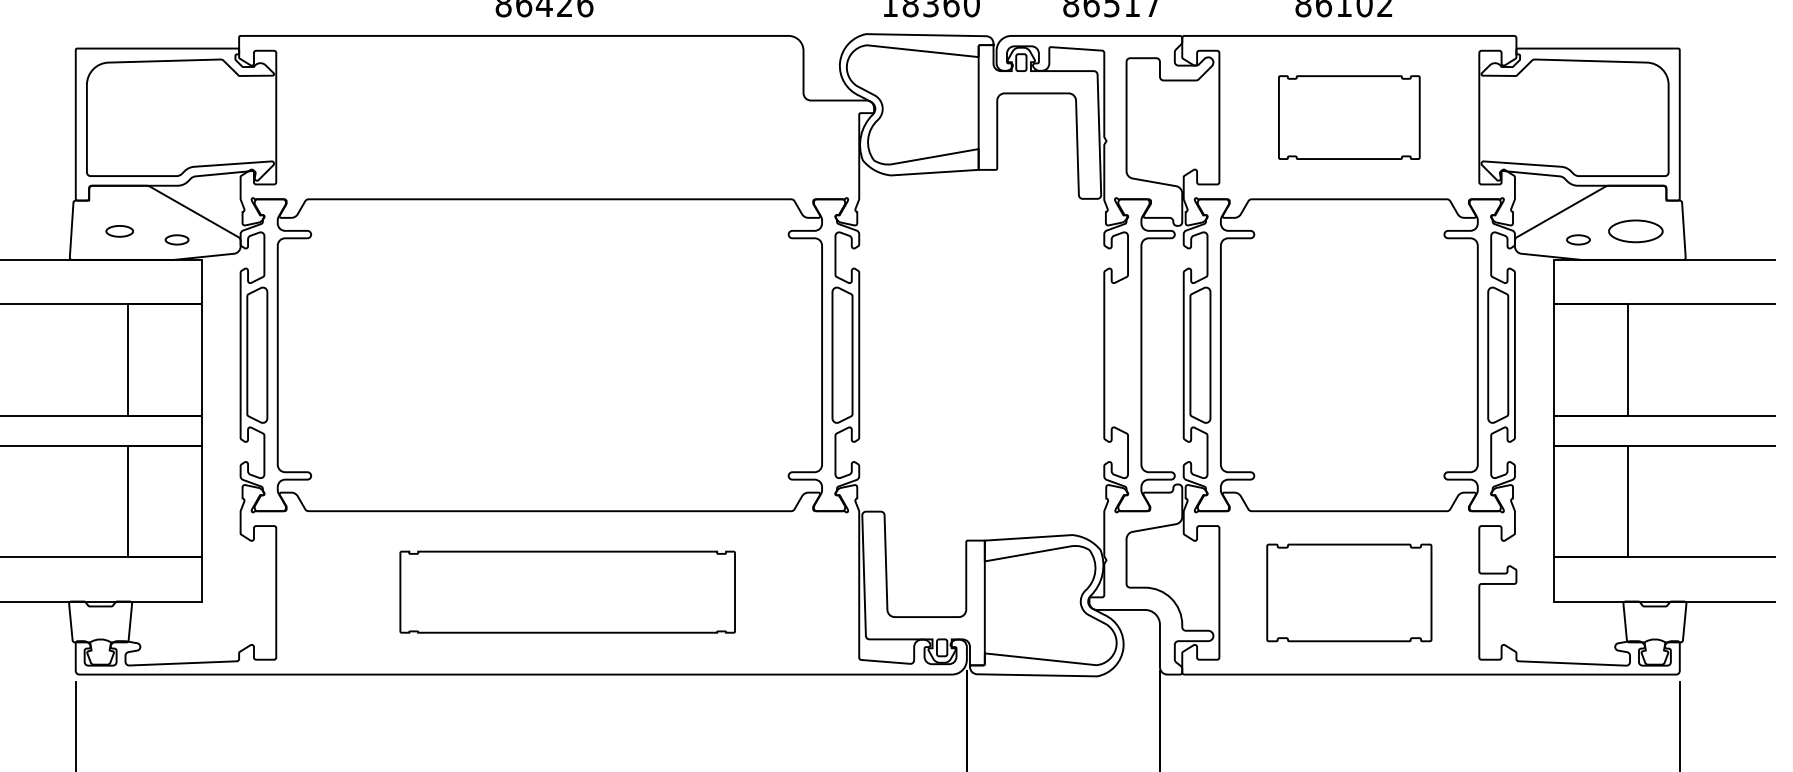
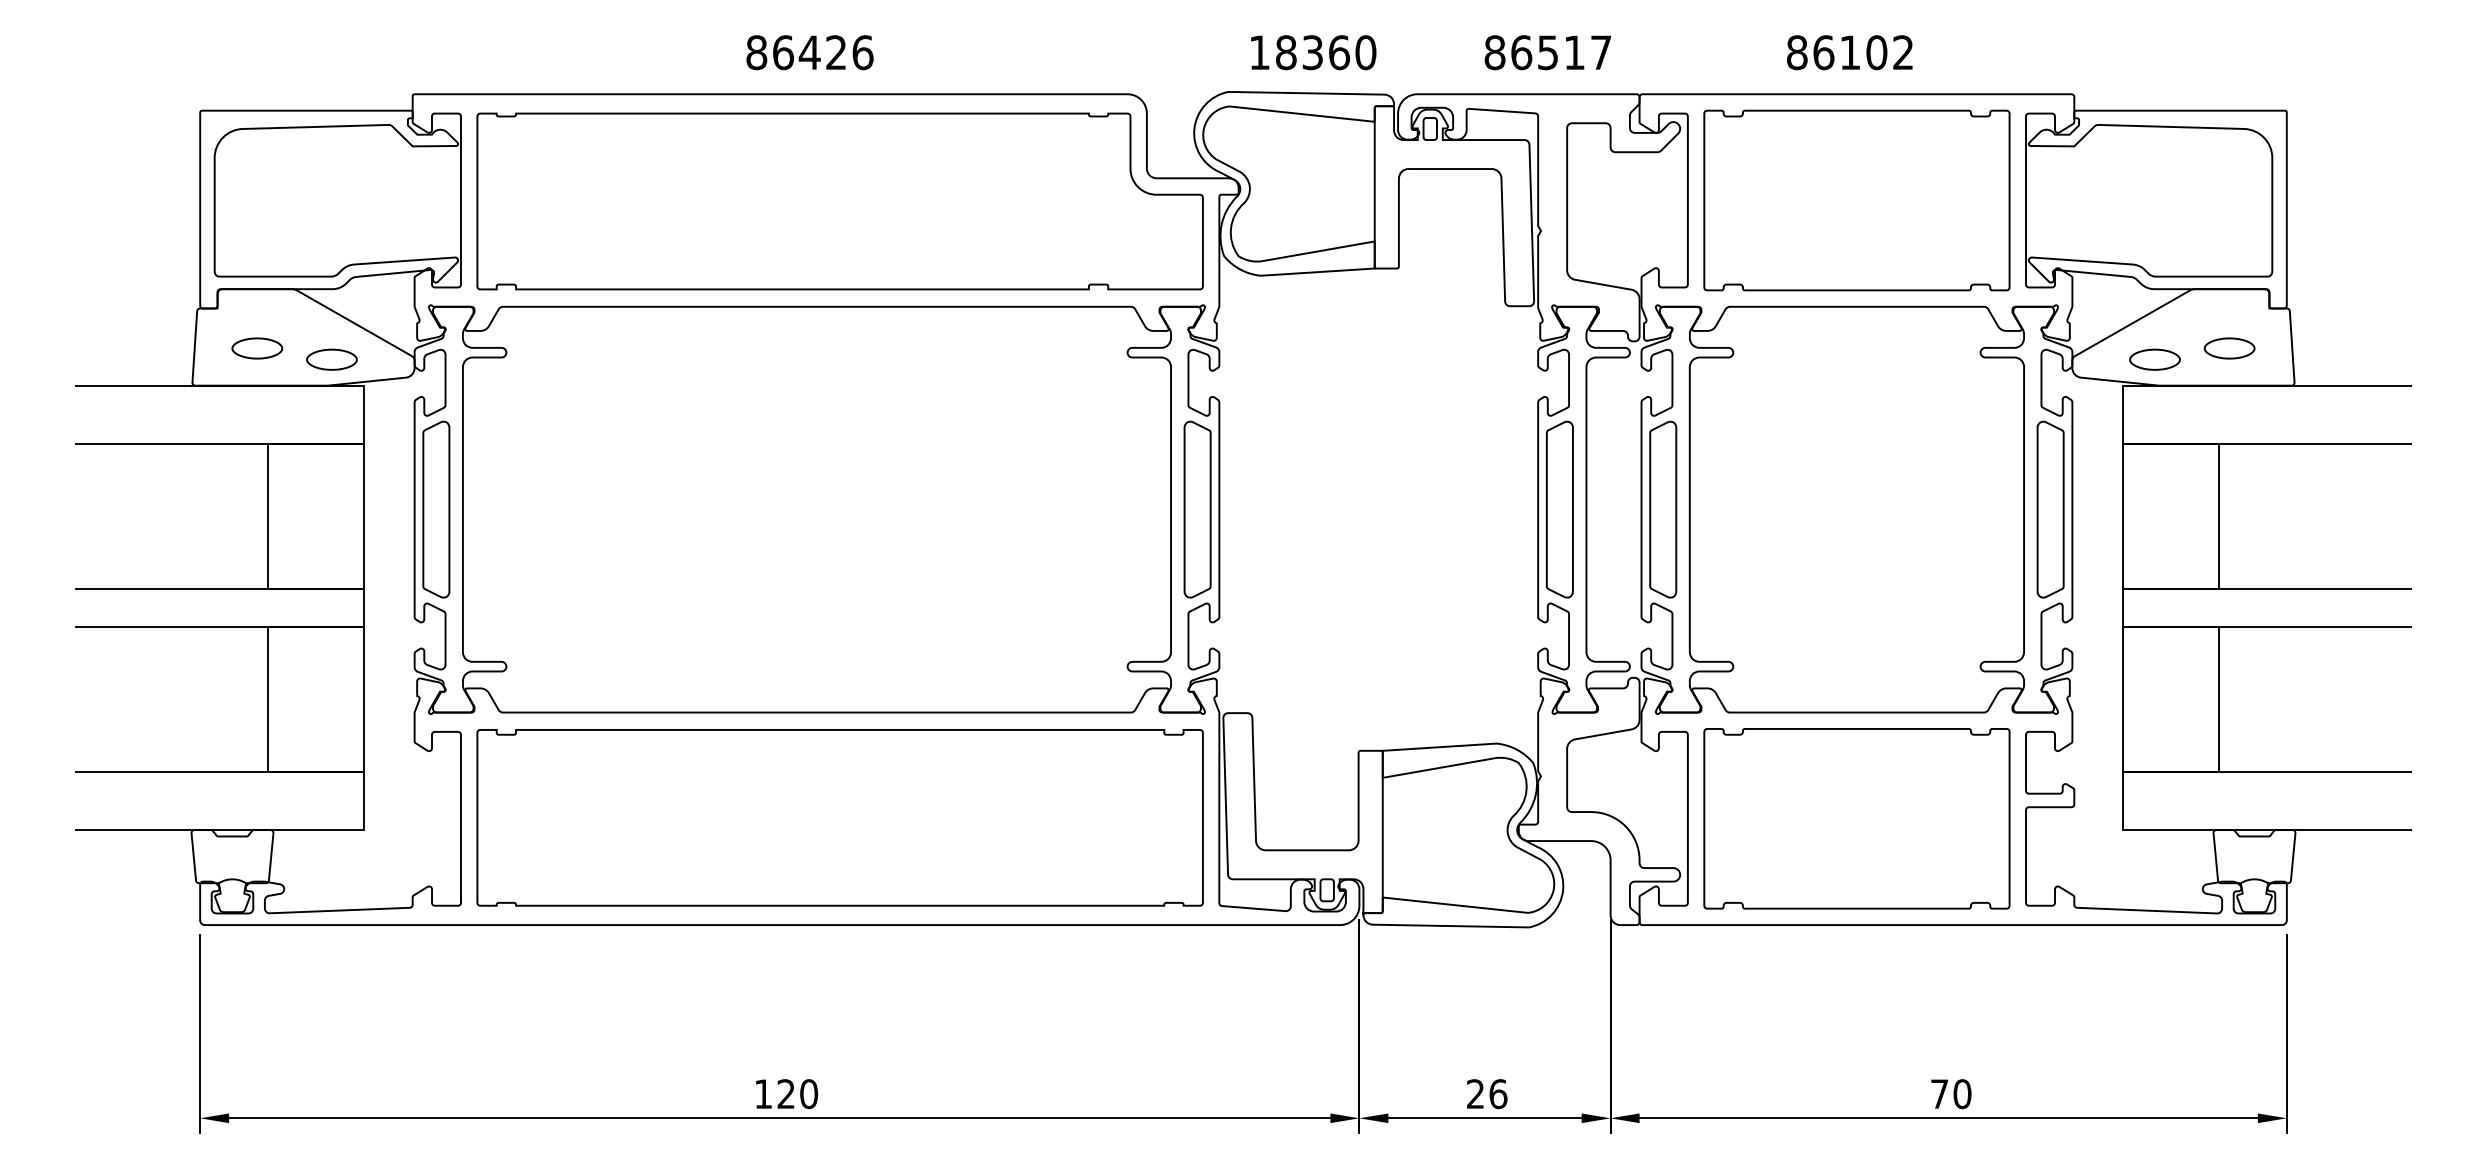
part: (1348, 117) -> (1856, 200), size x1.67
part: (567, 118) -> (839, 201), added
part: (119, 231) -> (257, 348), size x1.43
part: (1635, 231) -> (2229, 348), size x0.71
part: (176, 239) -> (331, 359), size x1.67
part: (1578, 239) -> (2154, 359), size x1.67
part: (1120, 355) -> (1559, 509), added
part: (567, 591) -> (839, 817), size x1.67
part: (1348, 592) -> (1856, 818), size x1.43

